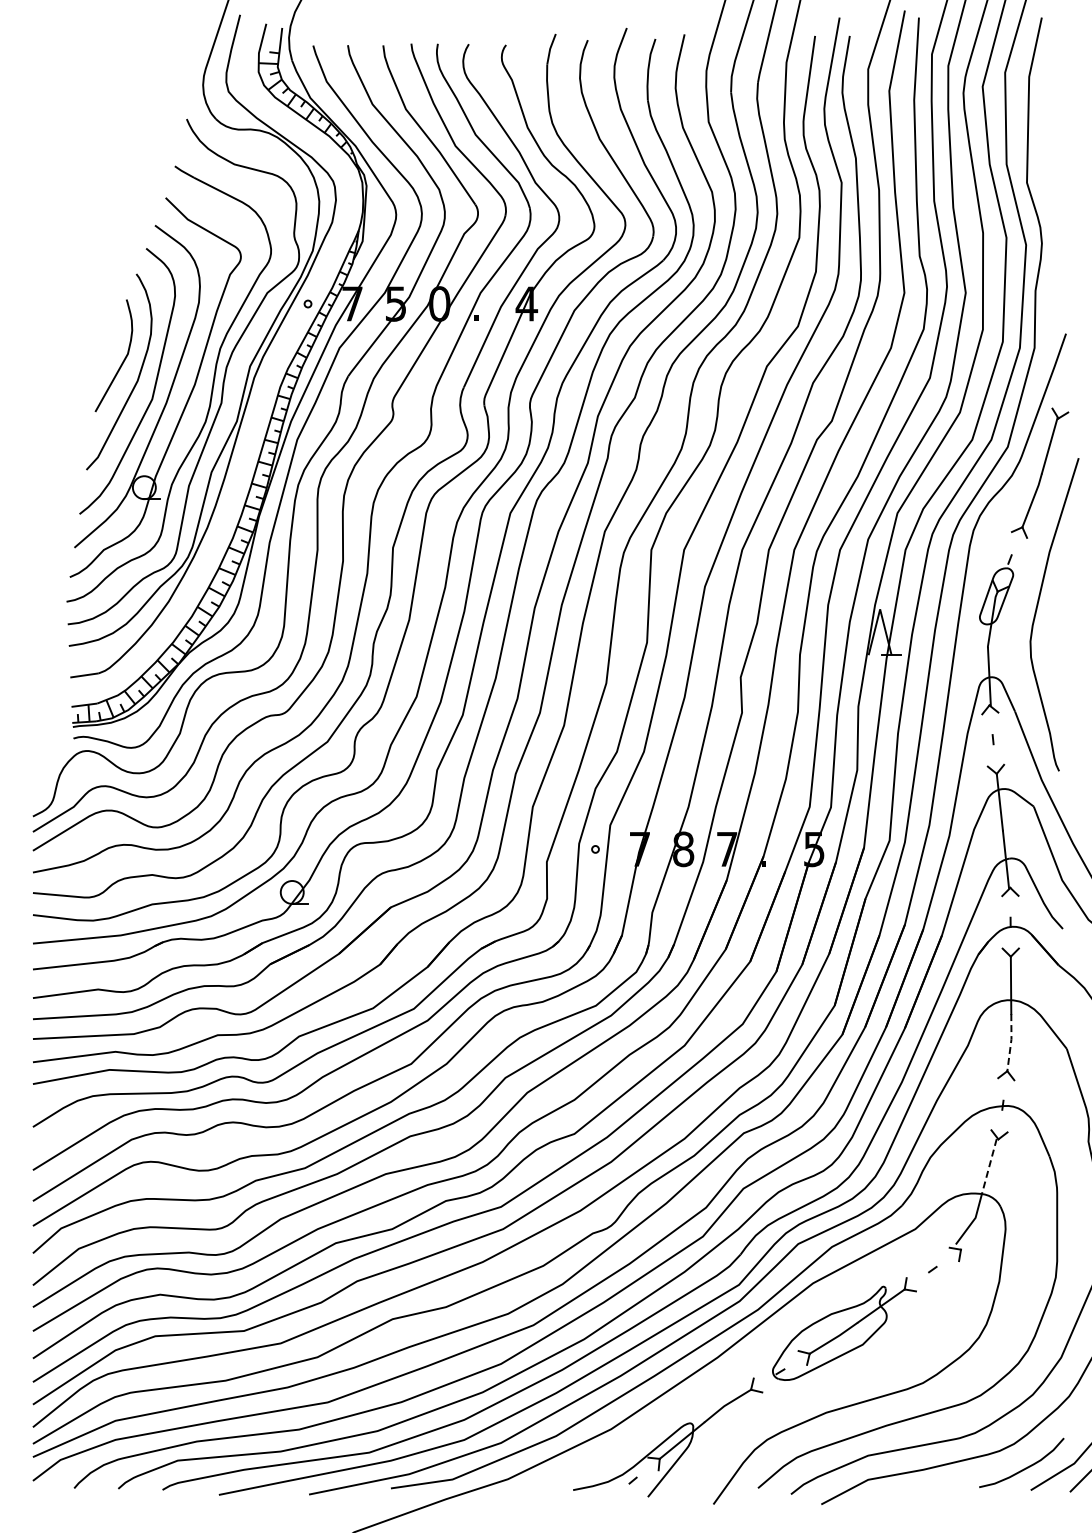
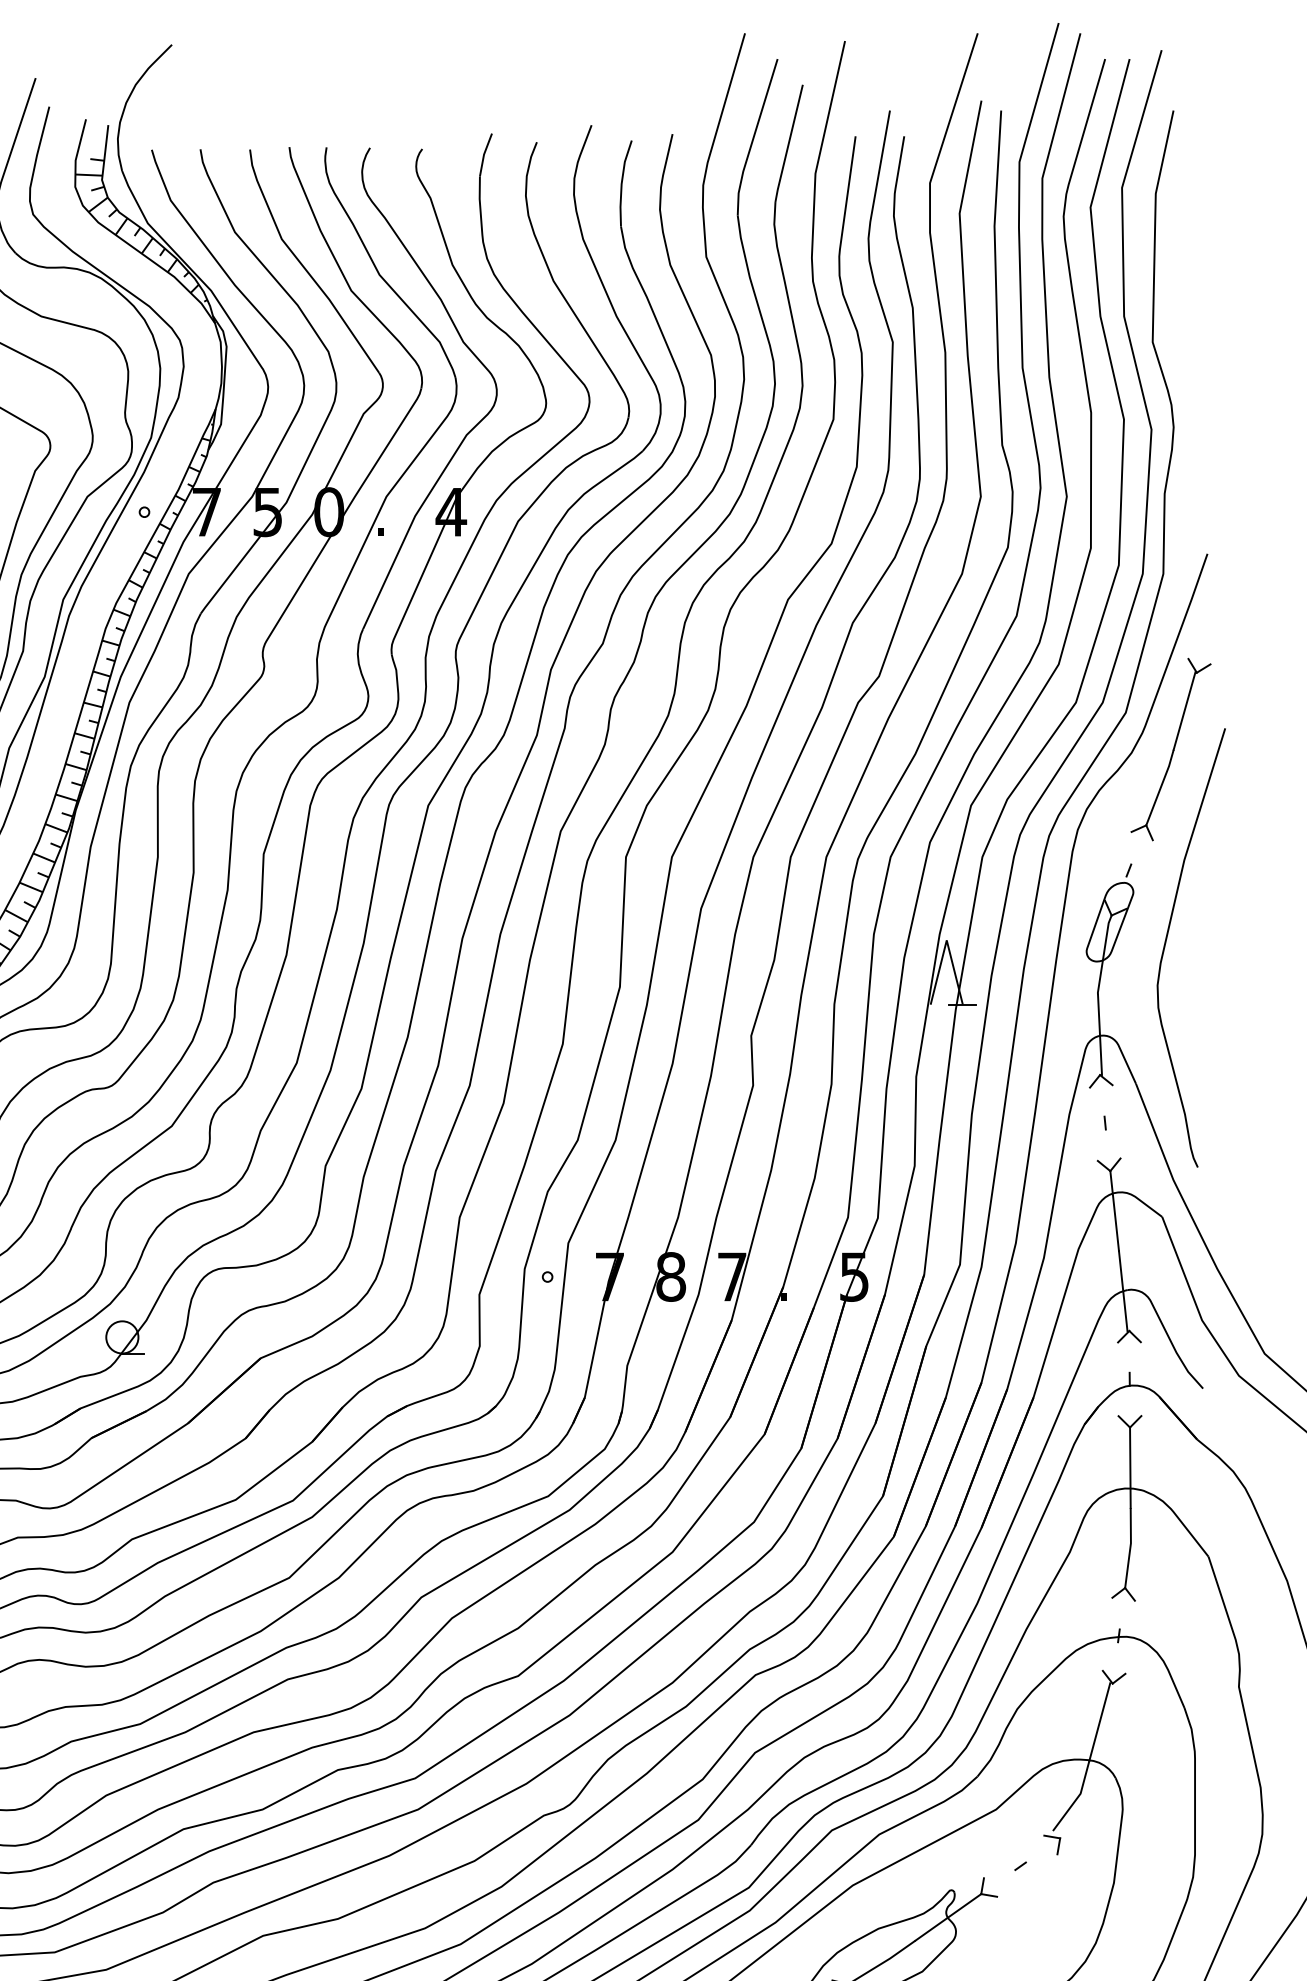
line: (1011, 1042) -> (1130, 1547), dashed -> solid
line: (989, 1166) -> (1100, 1721), dashed -> solid

